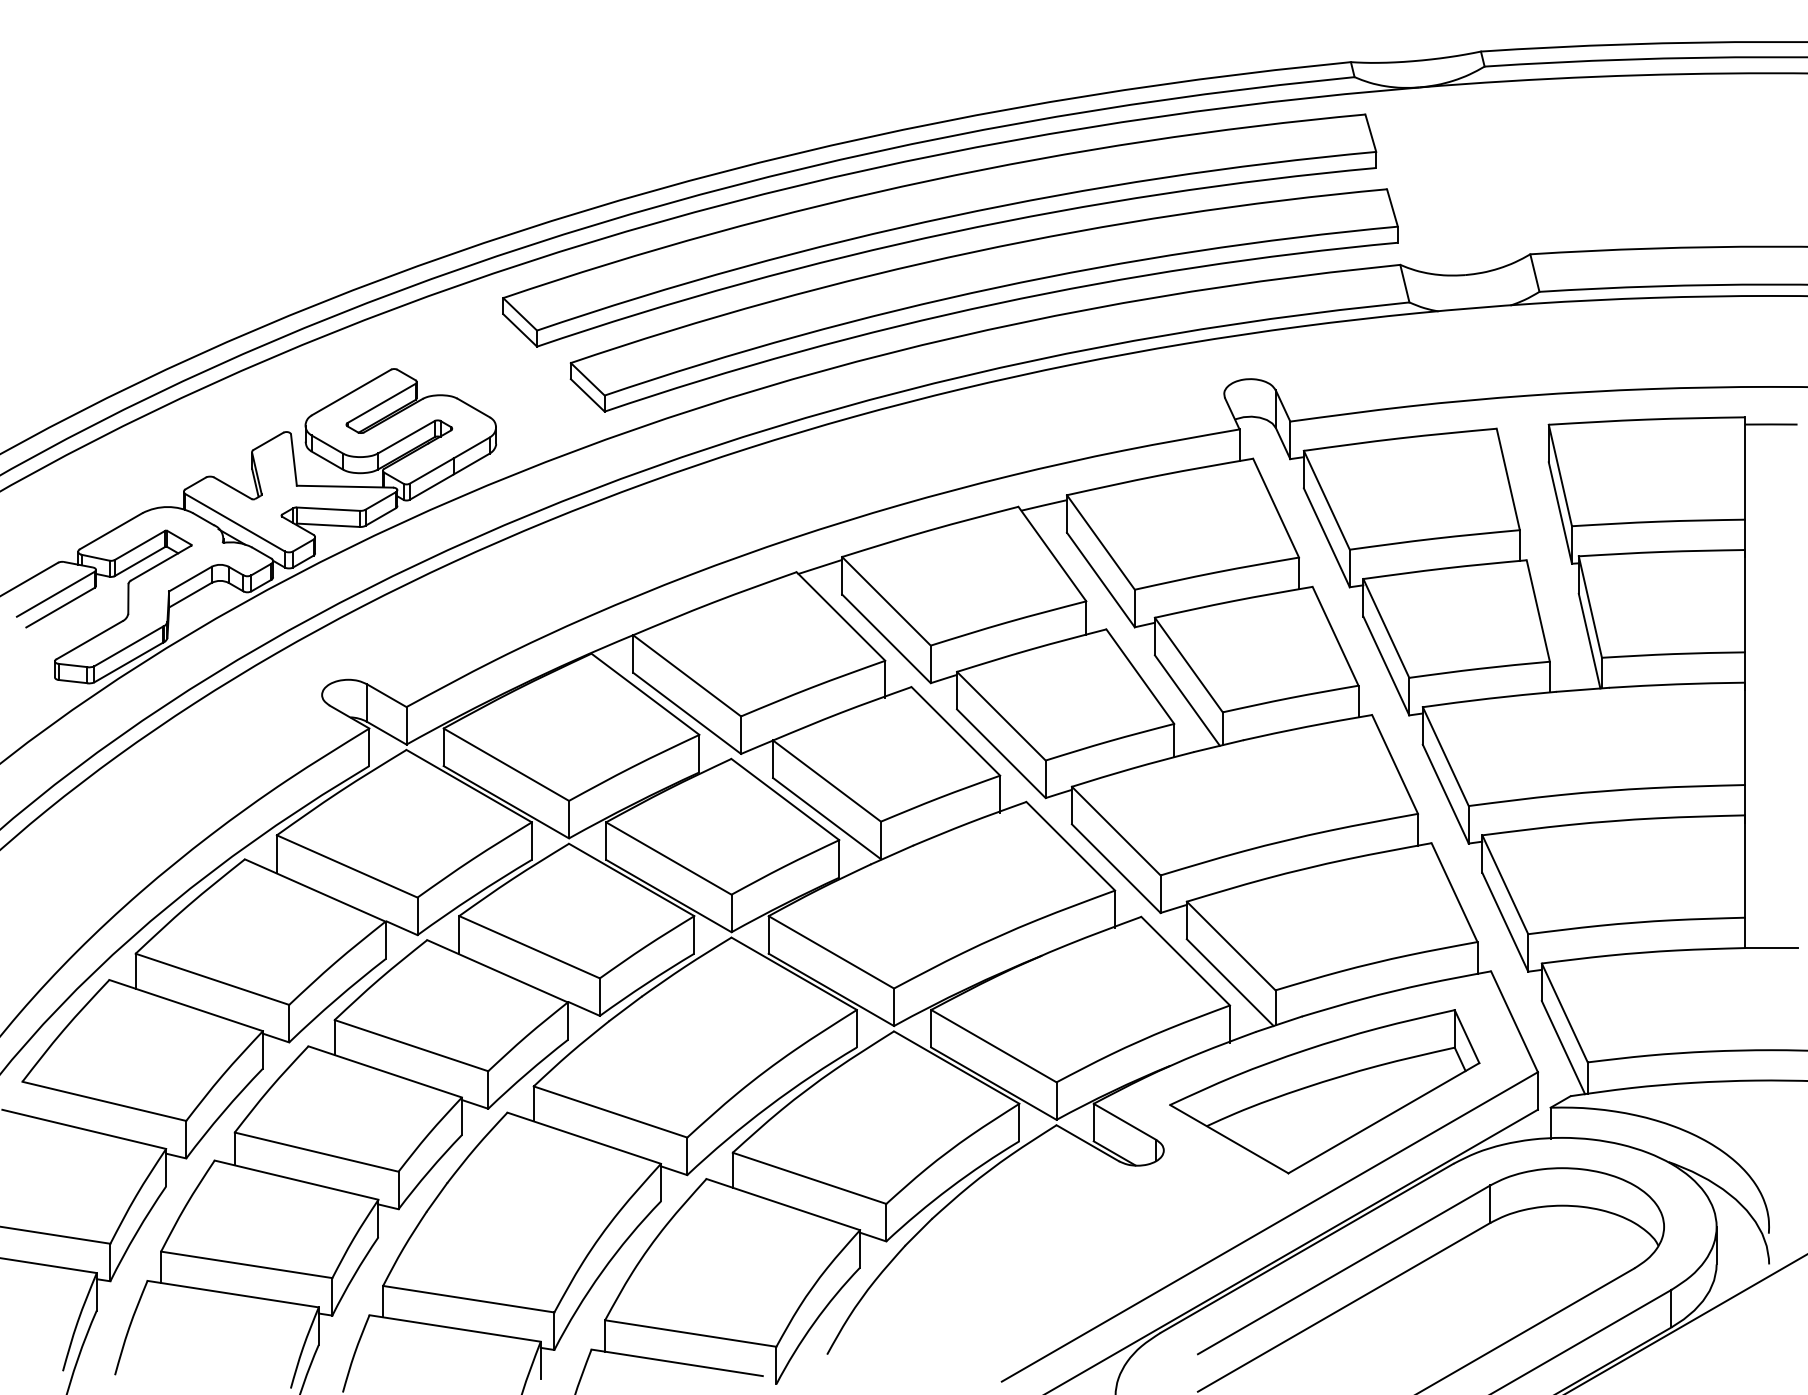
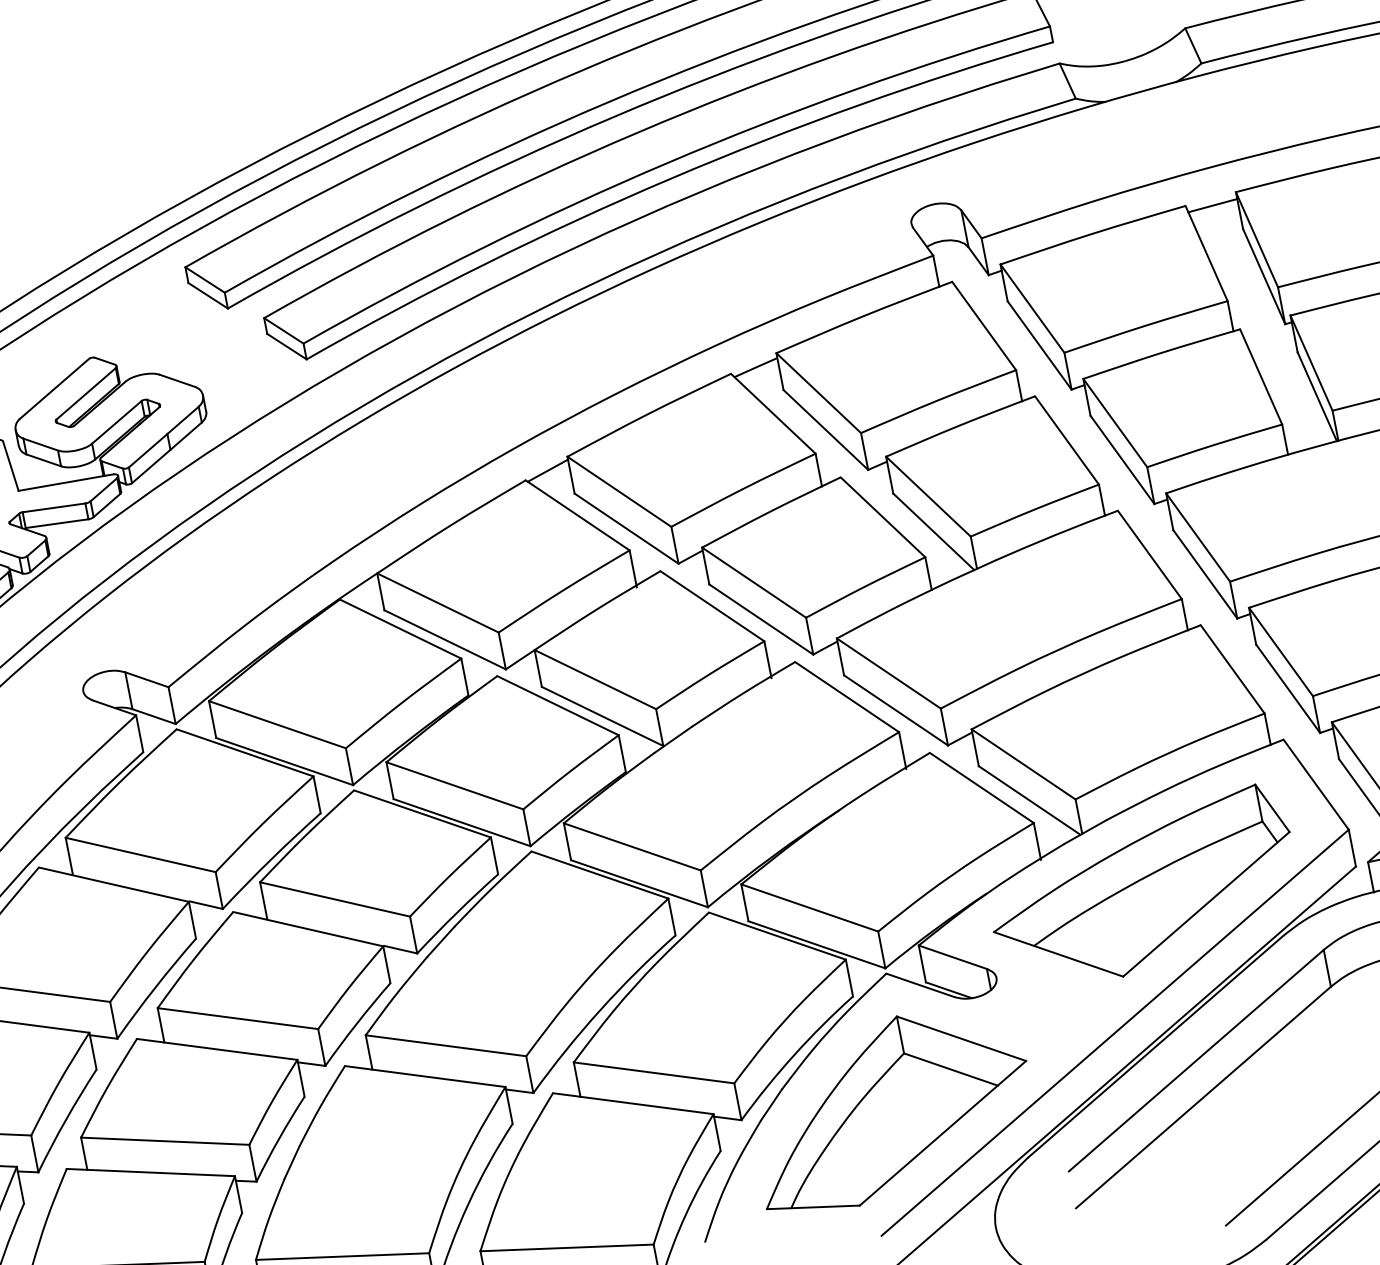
line: (1523, 433) -> (1212, 205), added
part: (1035, 1258) -> (891, 1108), added

